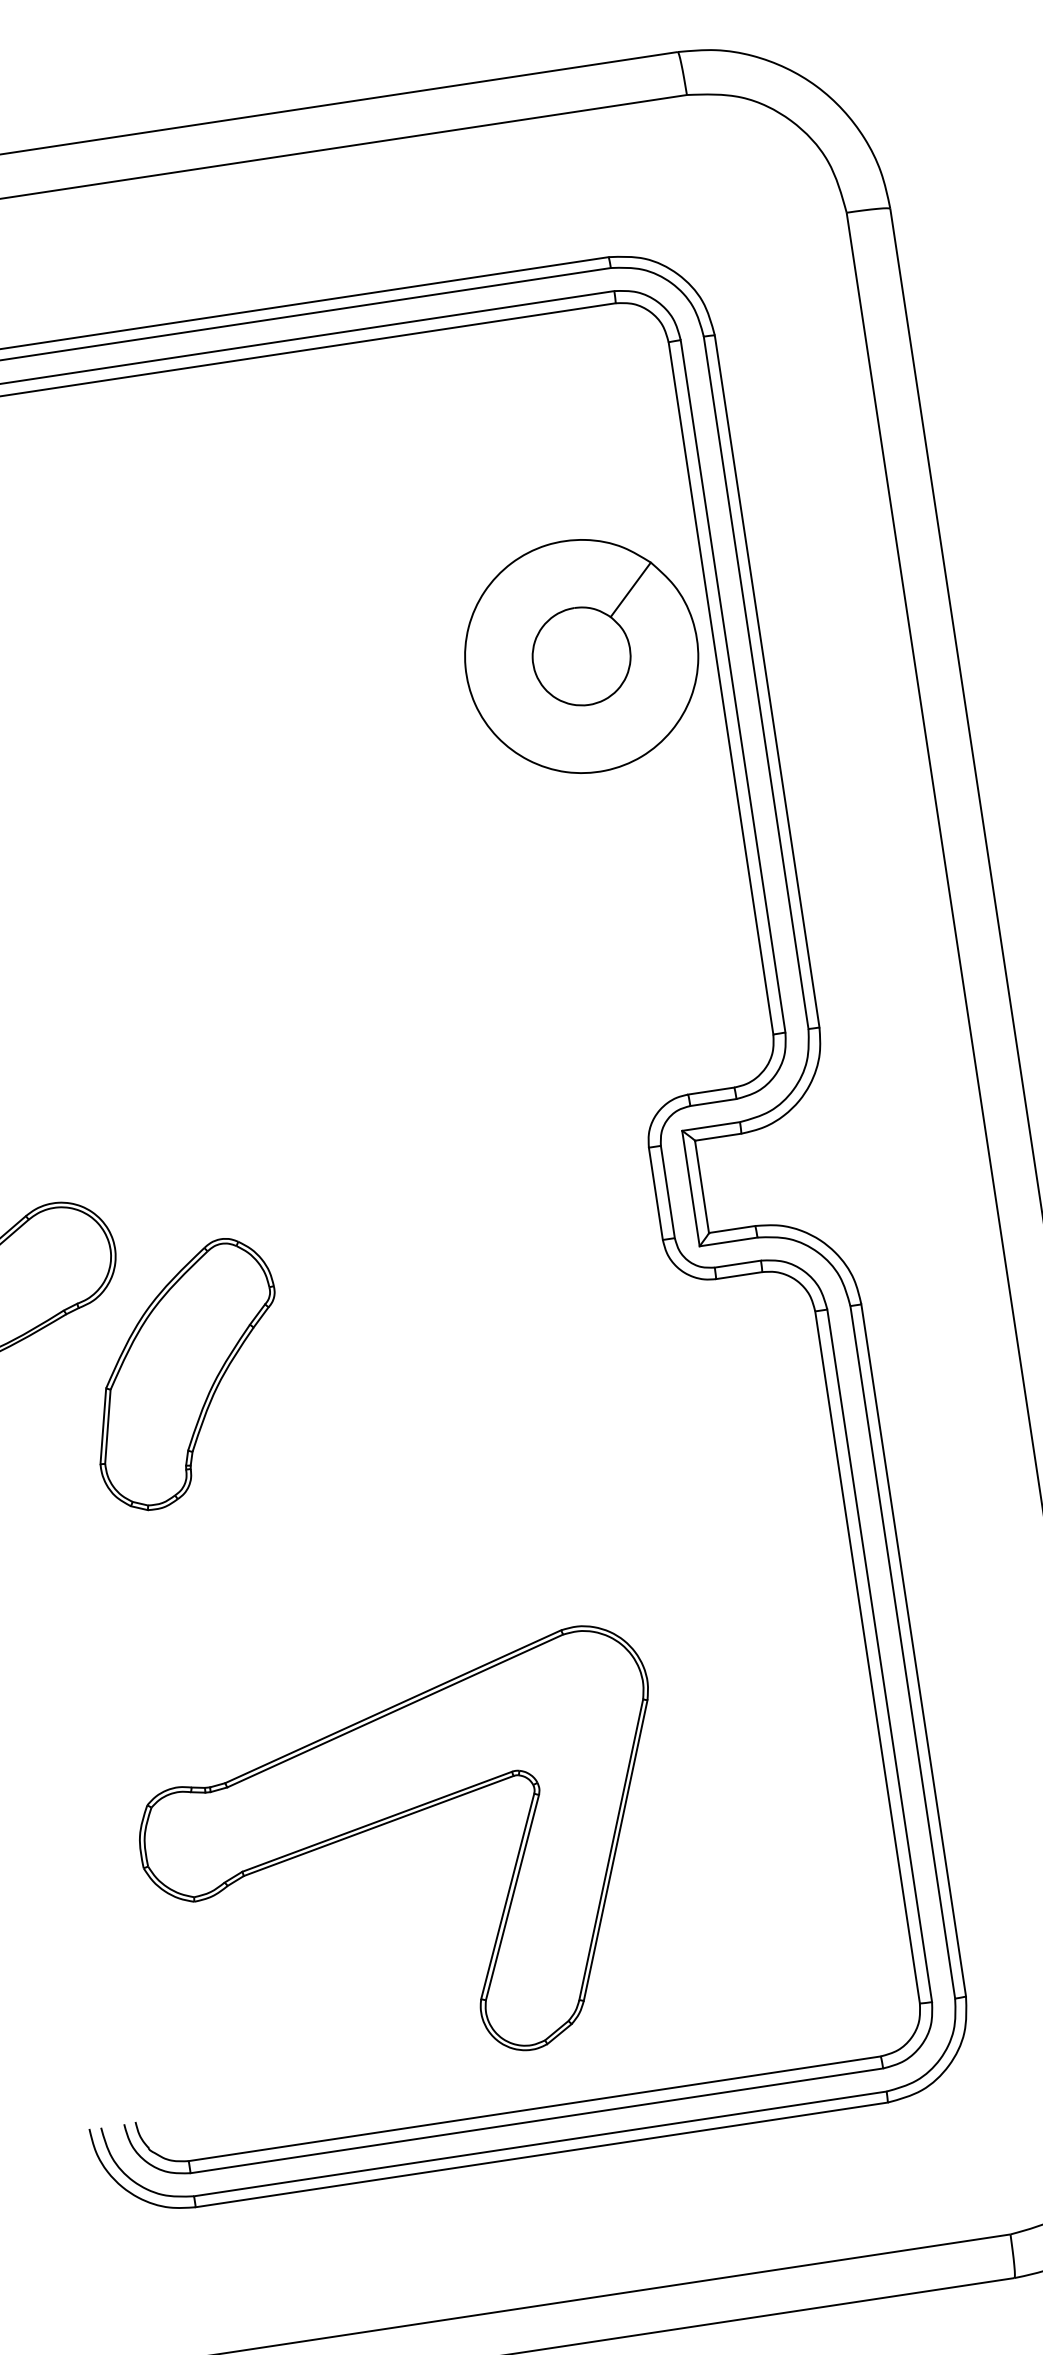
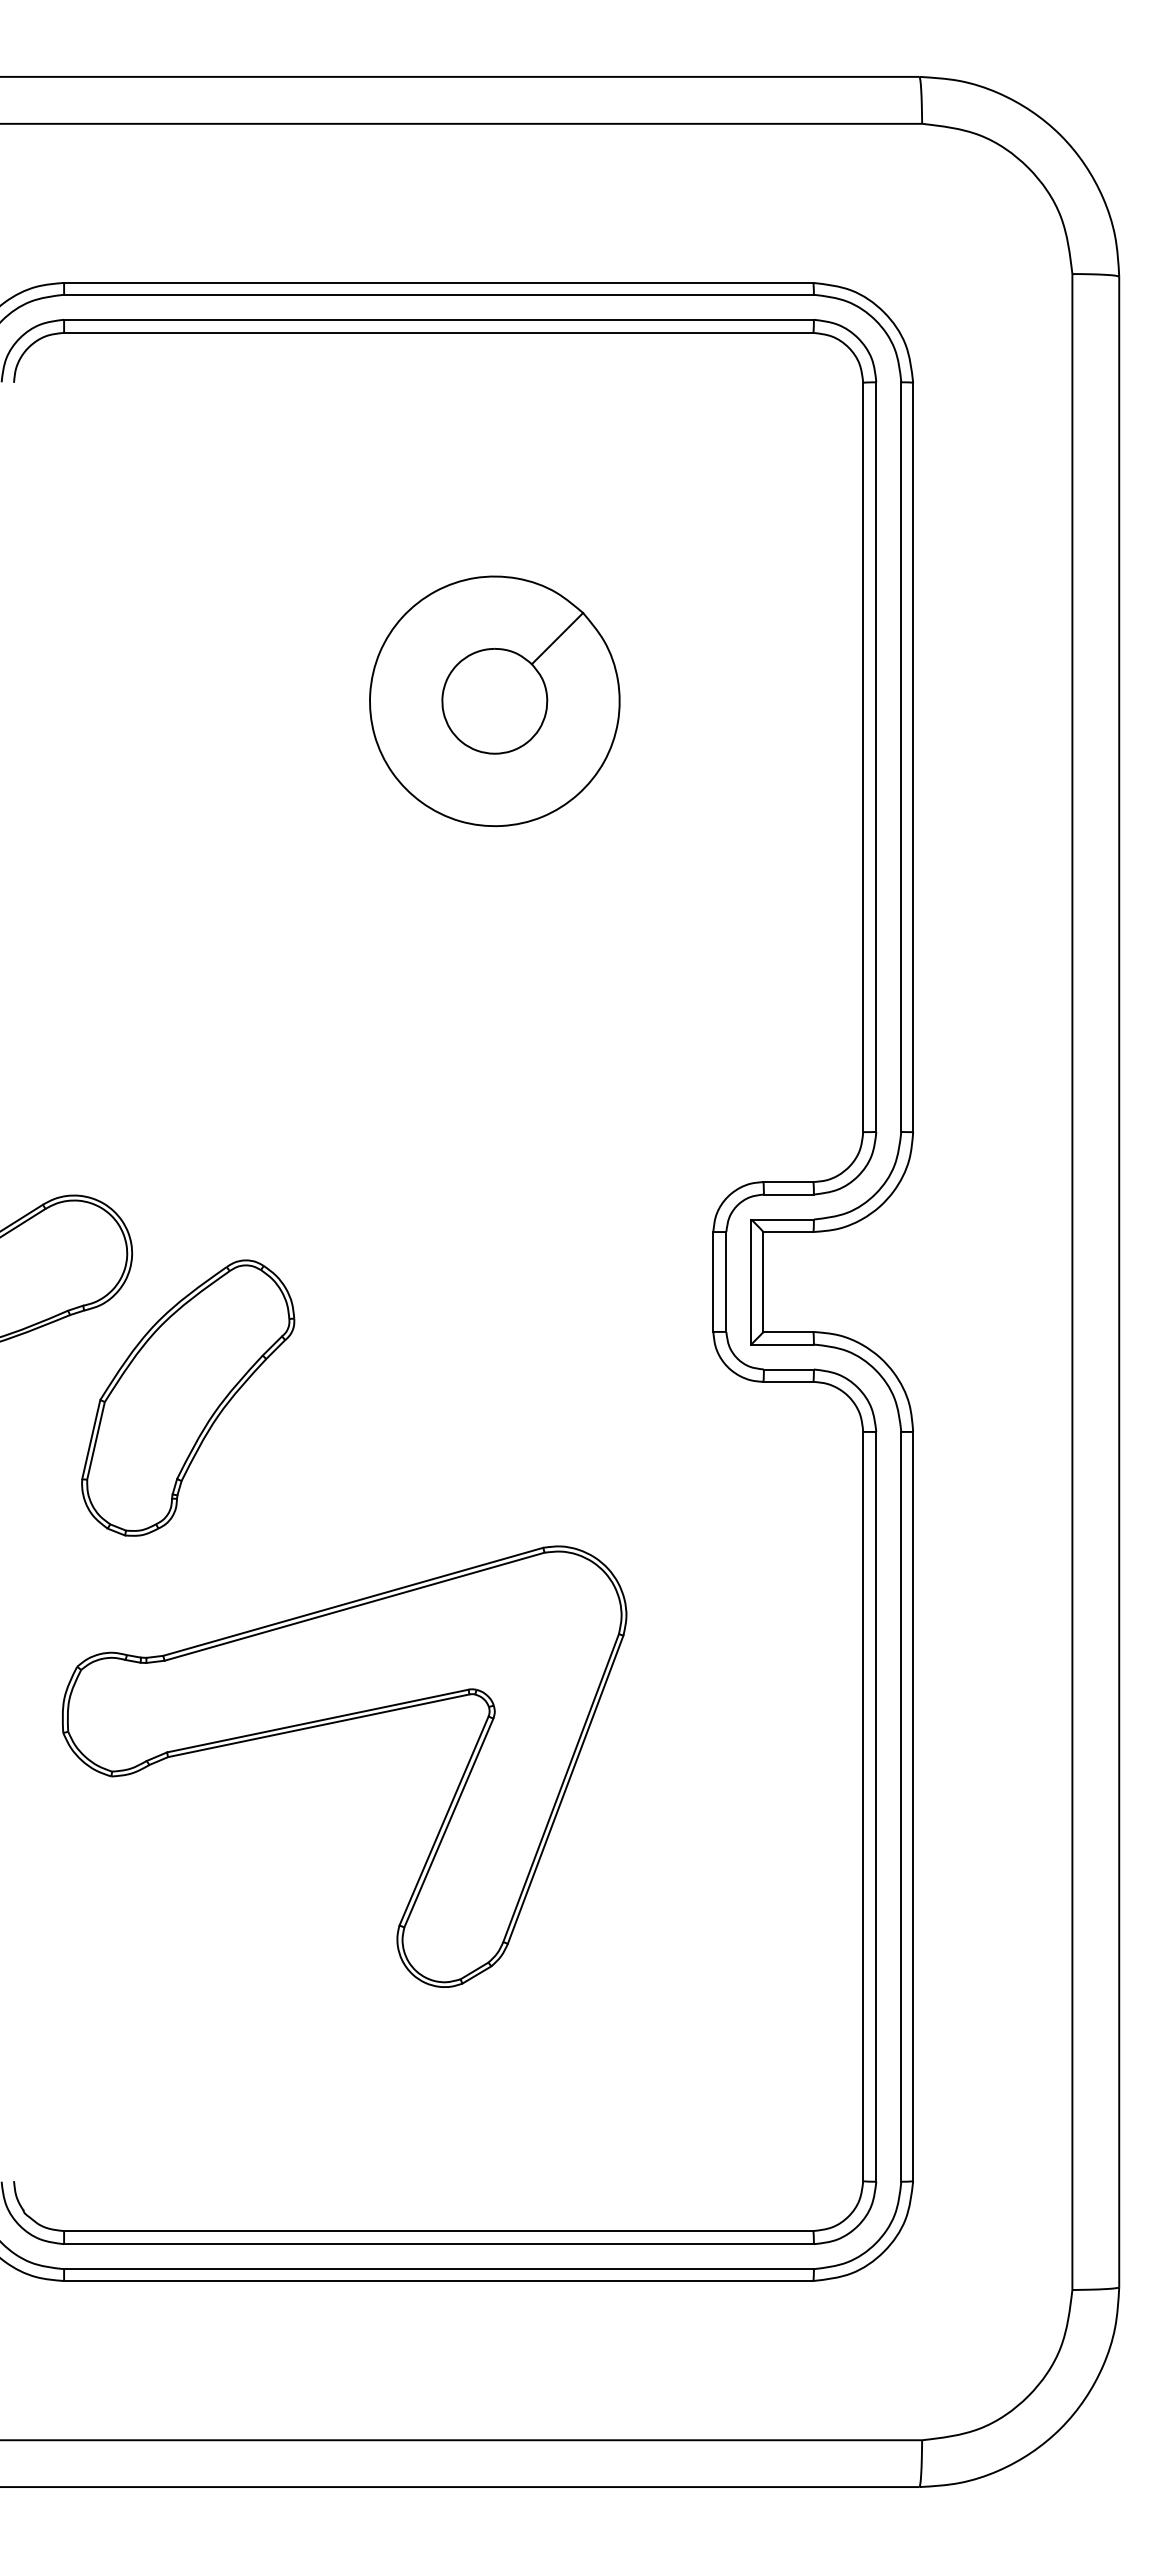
part: (581, 656) -> (494, 701), moved
part: (393, 1821) -> (335, 1723), moved

